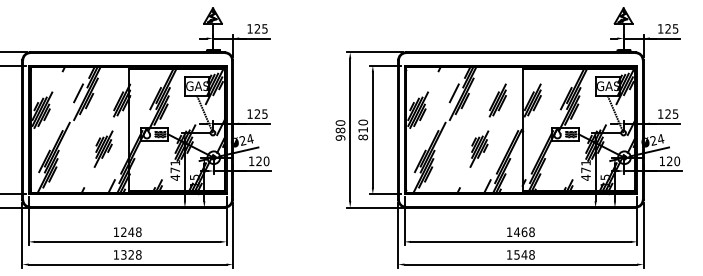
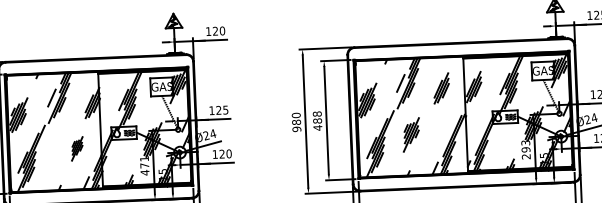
text: (264, 28) -> (222, 30), 125 -> 120
text: (363, 129) -> (317, 120), 810 -> 488
part: (103, 148) -> (77, 148), size x0.7
part: (479, 148) -> (411, 134), moved
text: (585, 170) -> (525, 149), 471 -> 293

